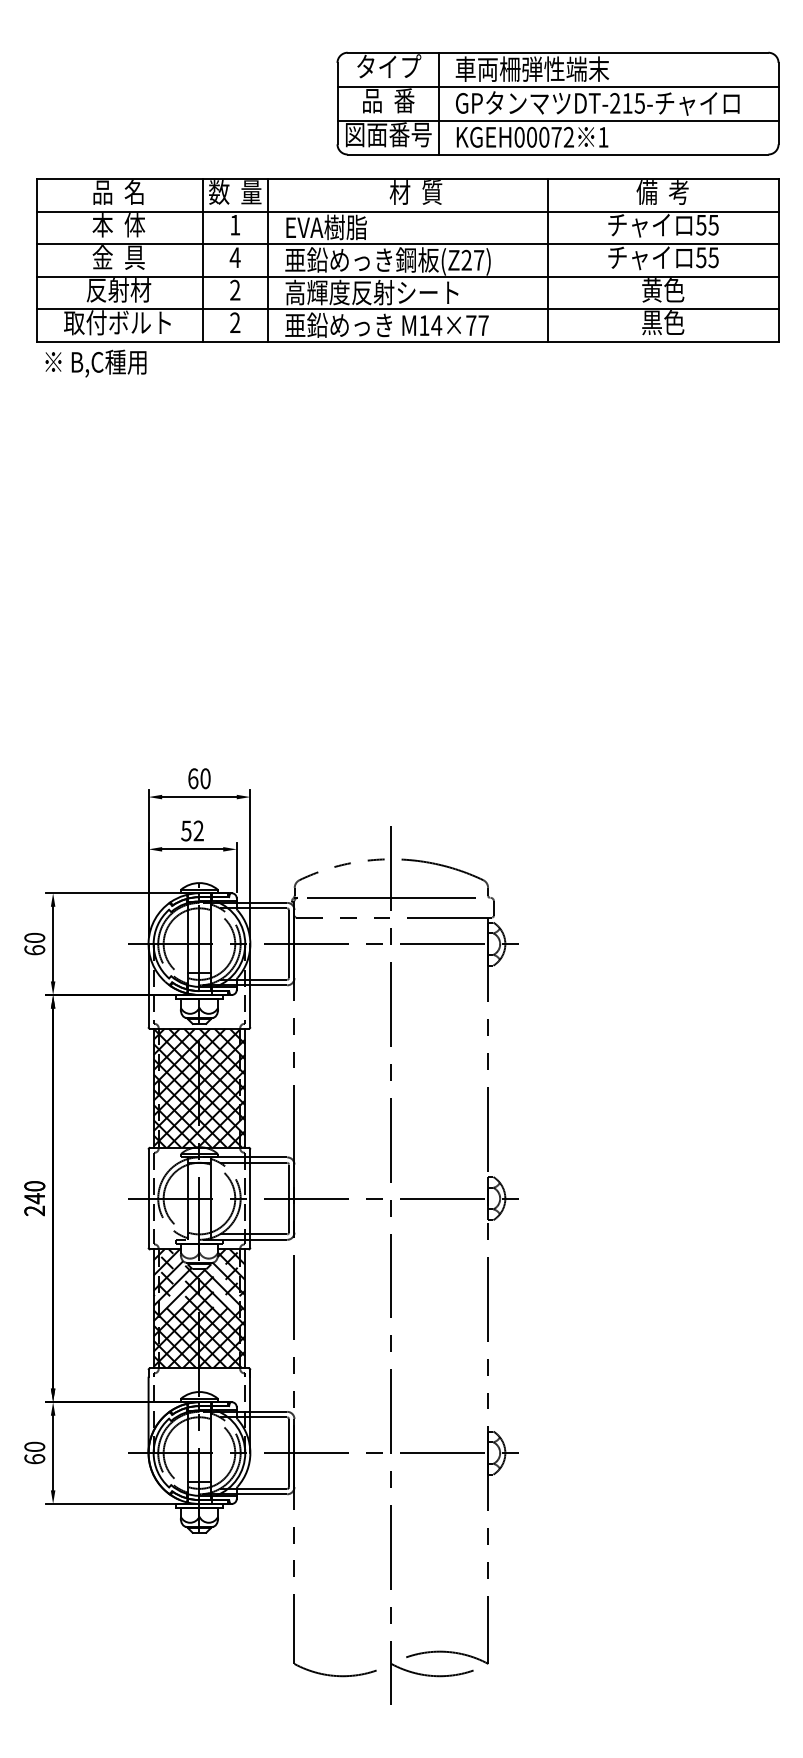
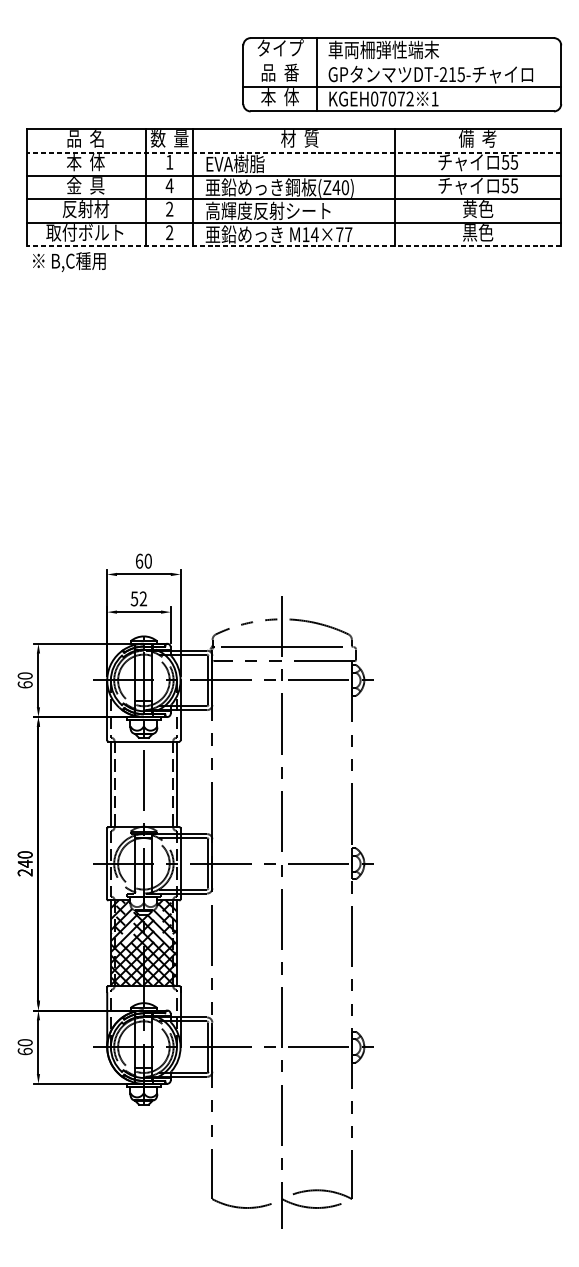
line: (557, 86) -> (401, 62), removed
text: (388, 134) -> (280, 97), 図面番号 -> 本  体
text: (532, 136) -> (383, 98), KGEH00072 -> KGEH07072
line: (407, 211) -> (293, 152), solid -> dashed
text: (472, 259) -> (340, 187), (Z27) -> (Z40)
line: (407, 341) -> (293, 246), solid -> dashed
hatch: (199, 1087) -> (143, 783), removed

